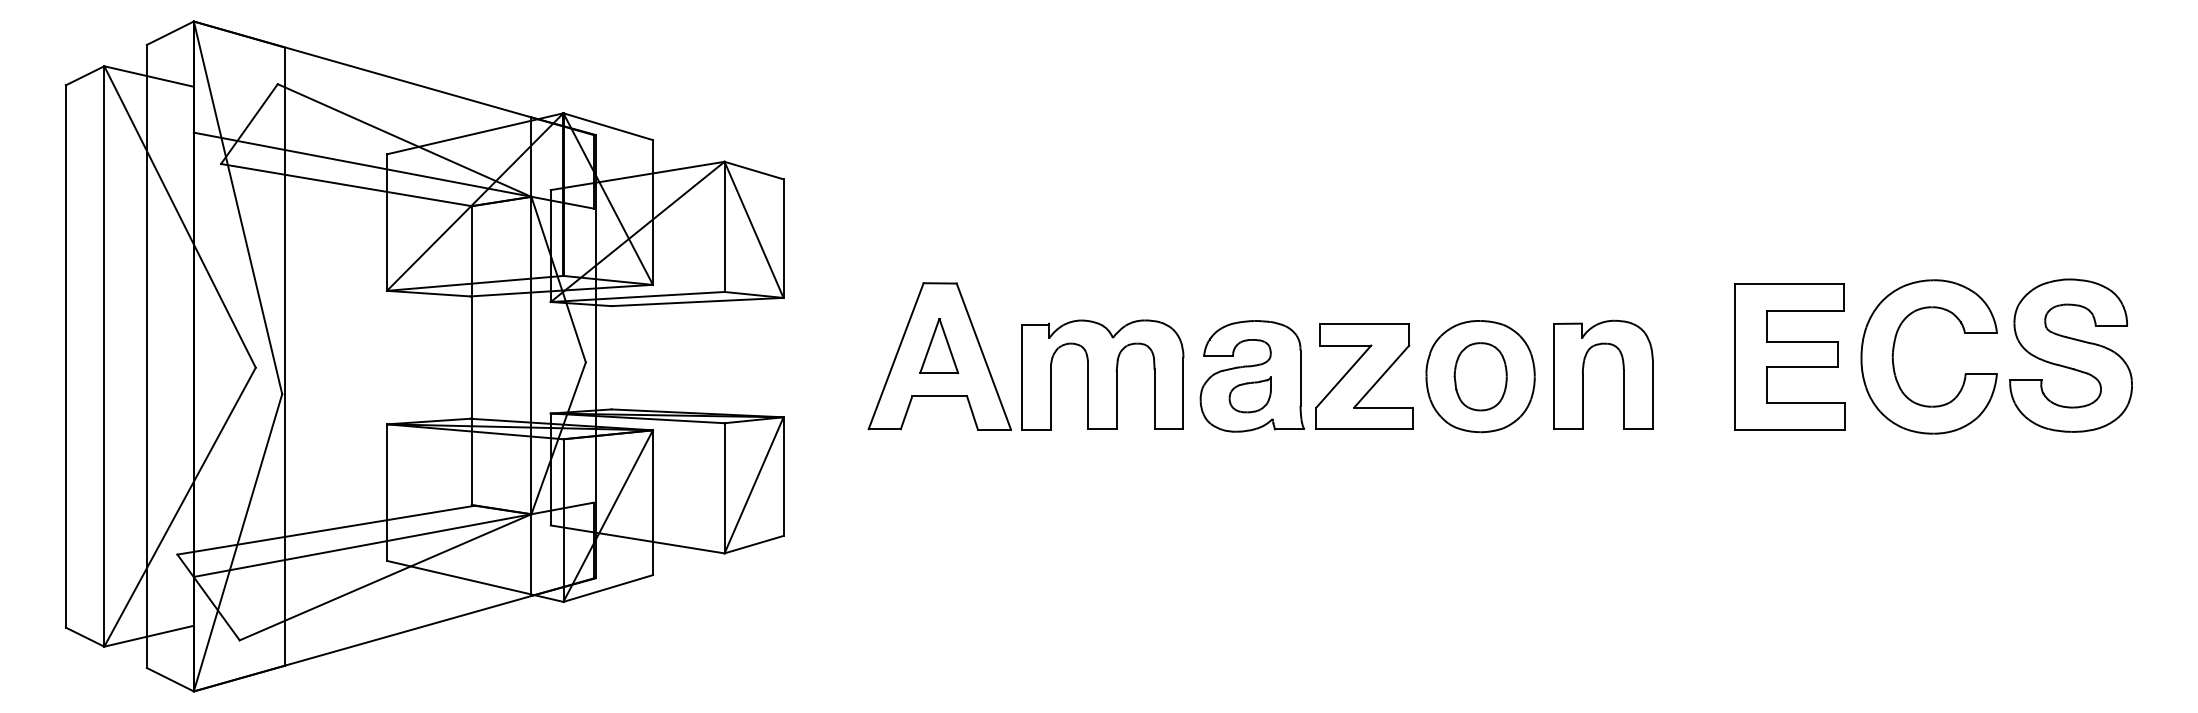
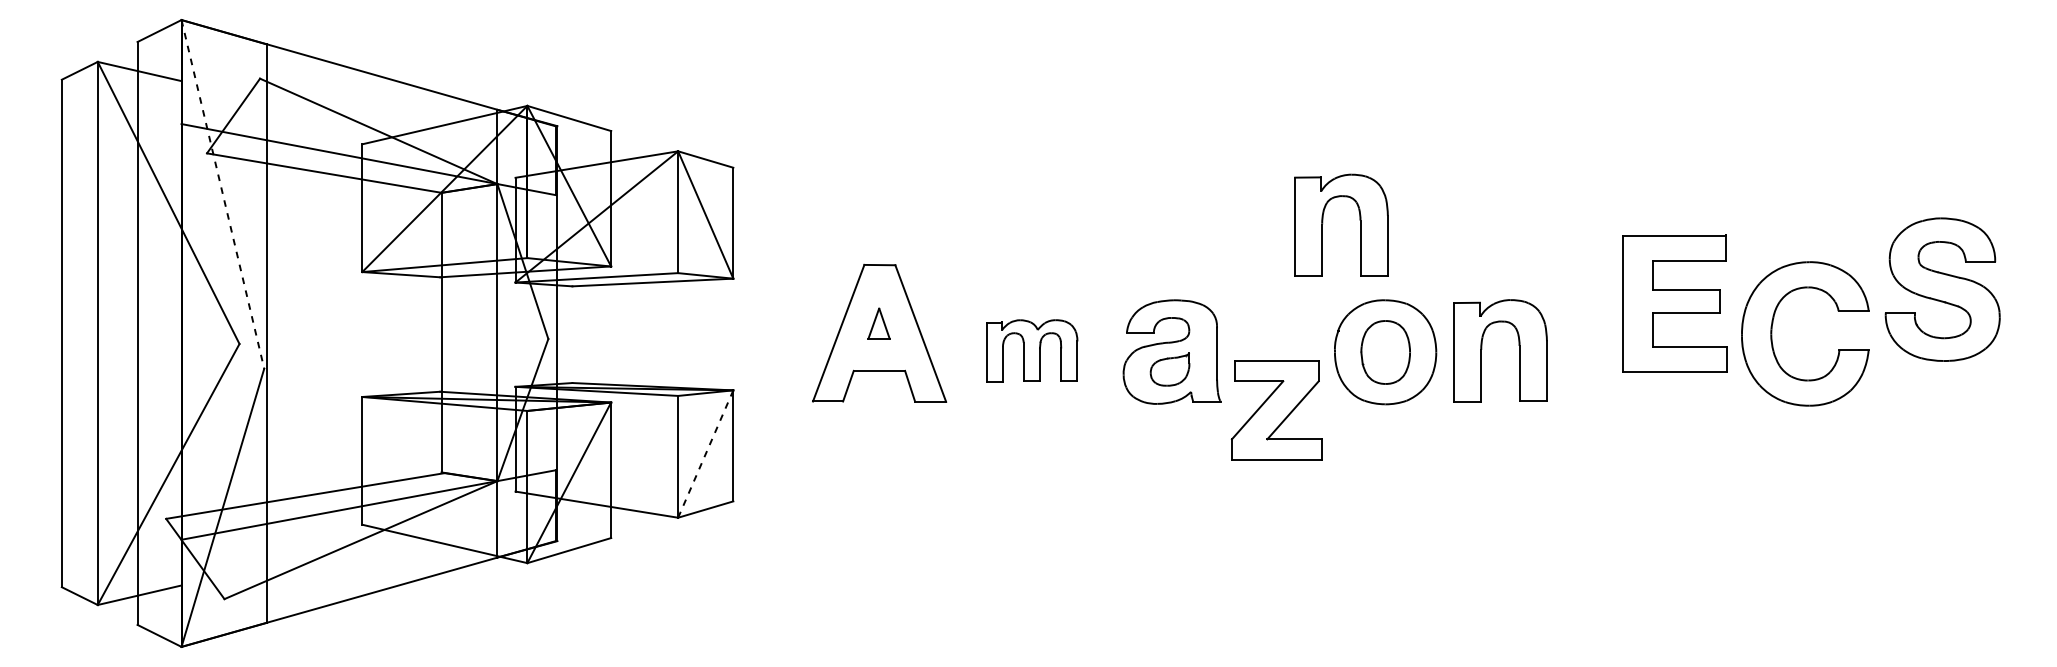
line: (238, 208) -> (223, 195), solid -> dashed
part: (1452, 234) -> (1359, 219), added
part: (939, 345) -> (879, 323), size x0.6
part: (2070, 355) -> (1942, 289), moved
part: (1789, 356) -> (1674, 303), moved
part: (1102, 374) -> (1031, 350), size x0.6
part: (1364, 376) -> (1276, 410), moved
line: (753, 485) -> (705, 454), solid -> dashed

